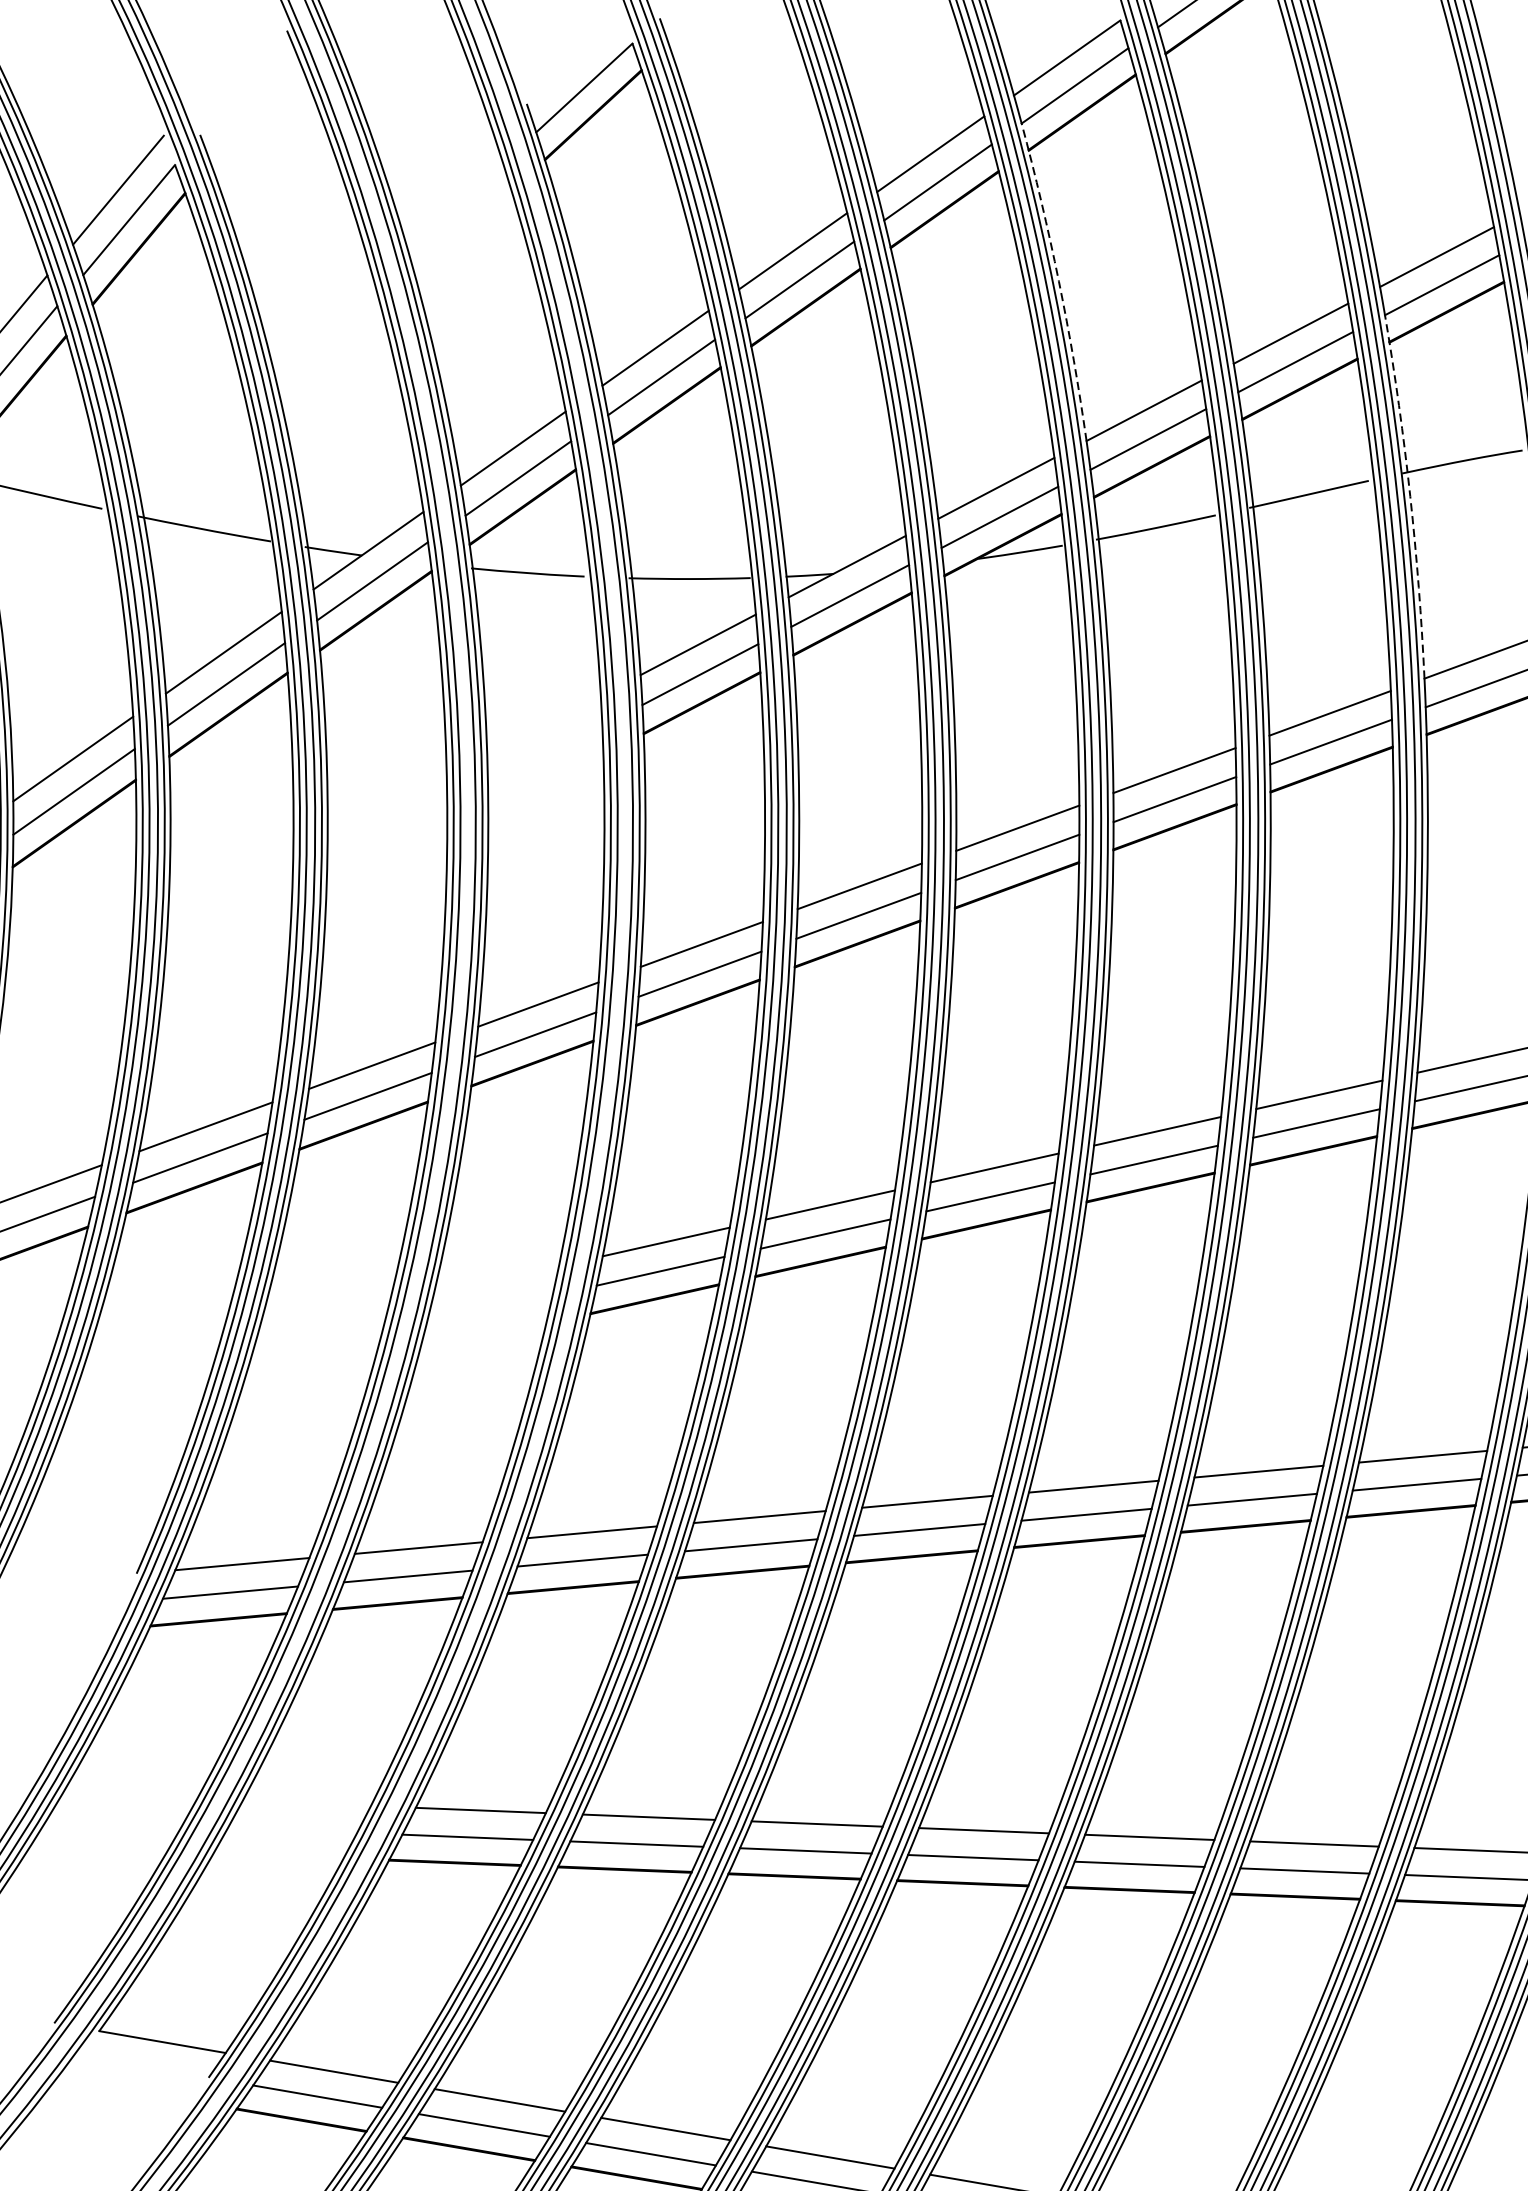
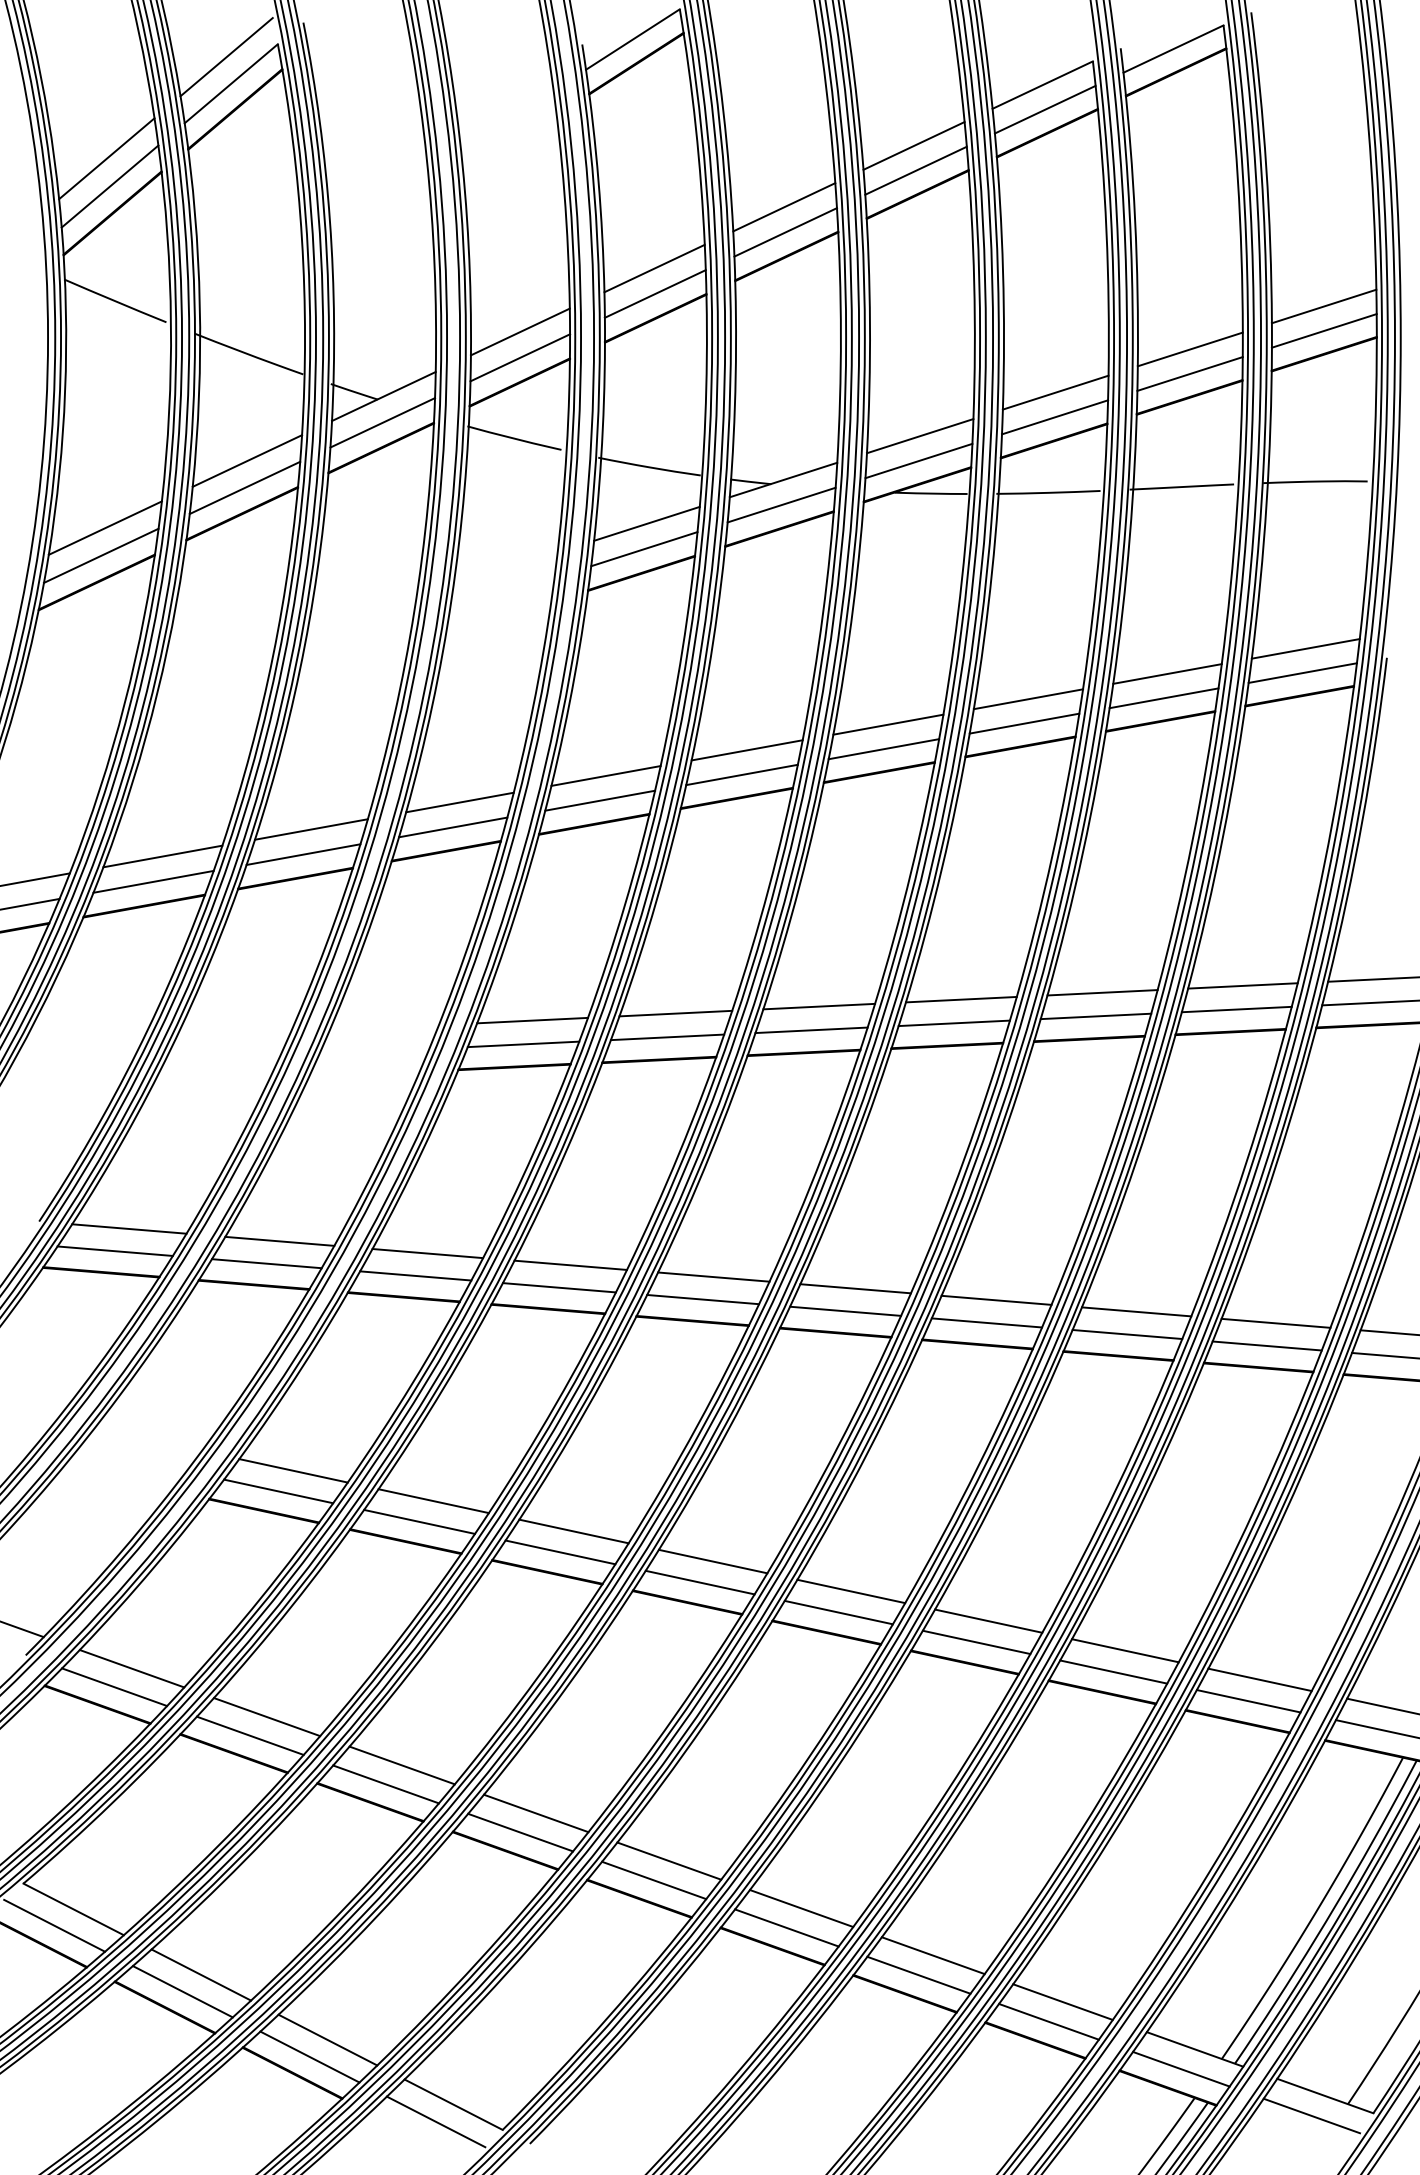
arc: (1059, 281) -> (1003, 271), dashed -> solid
arc: (1410, 496) -> (1266, 503), dashed -> solid

